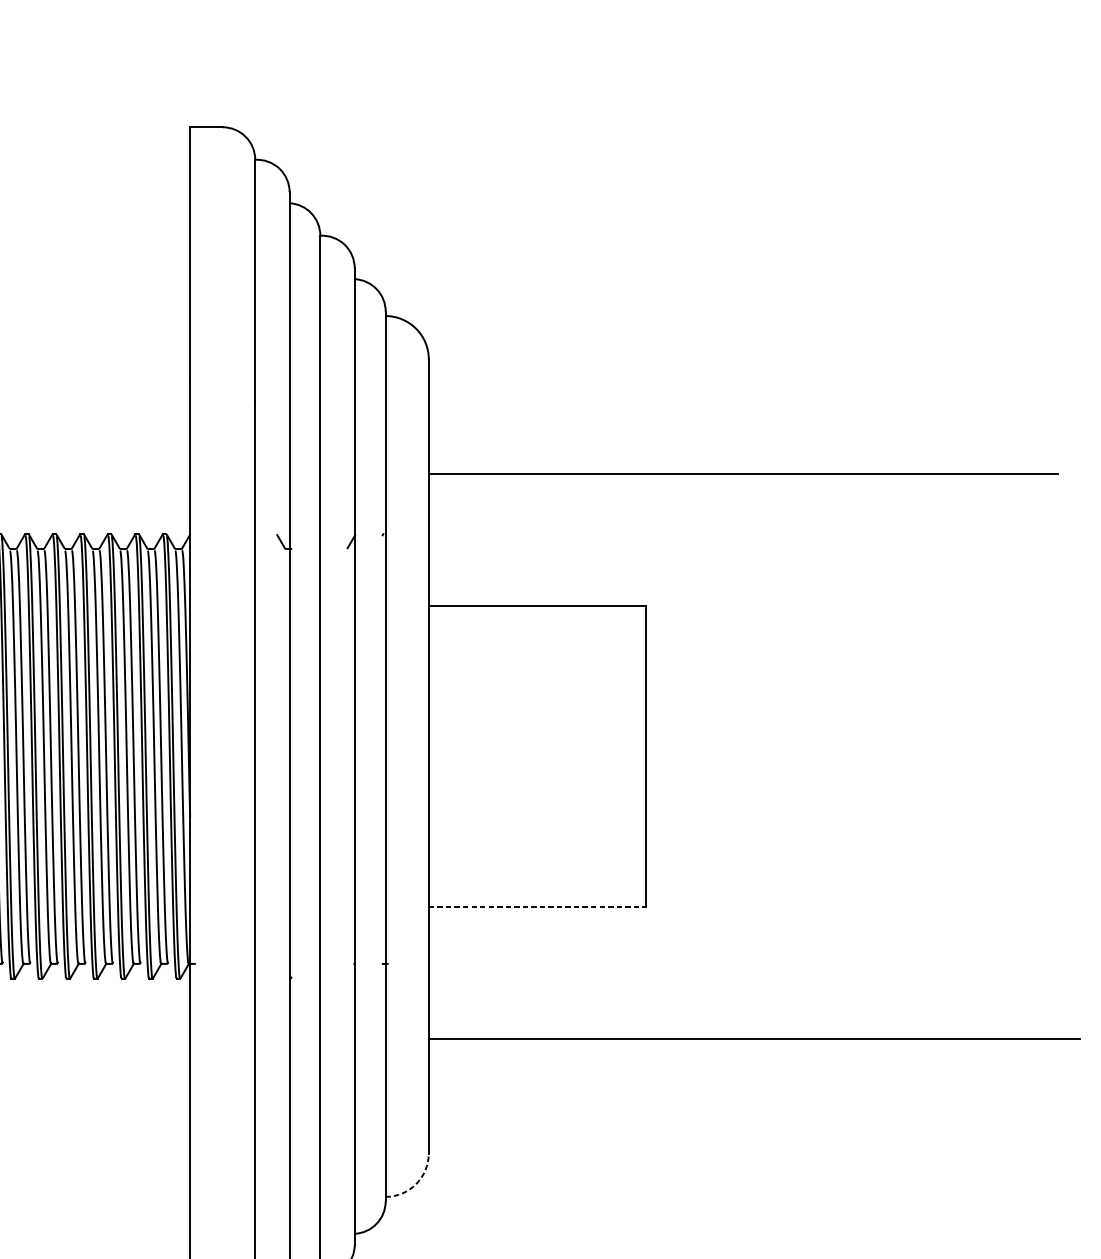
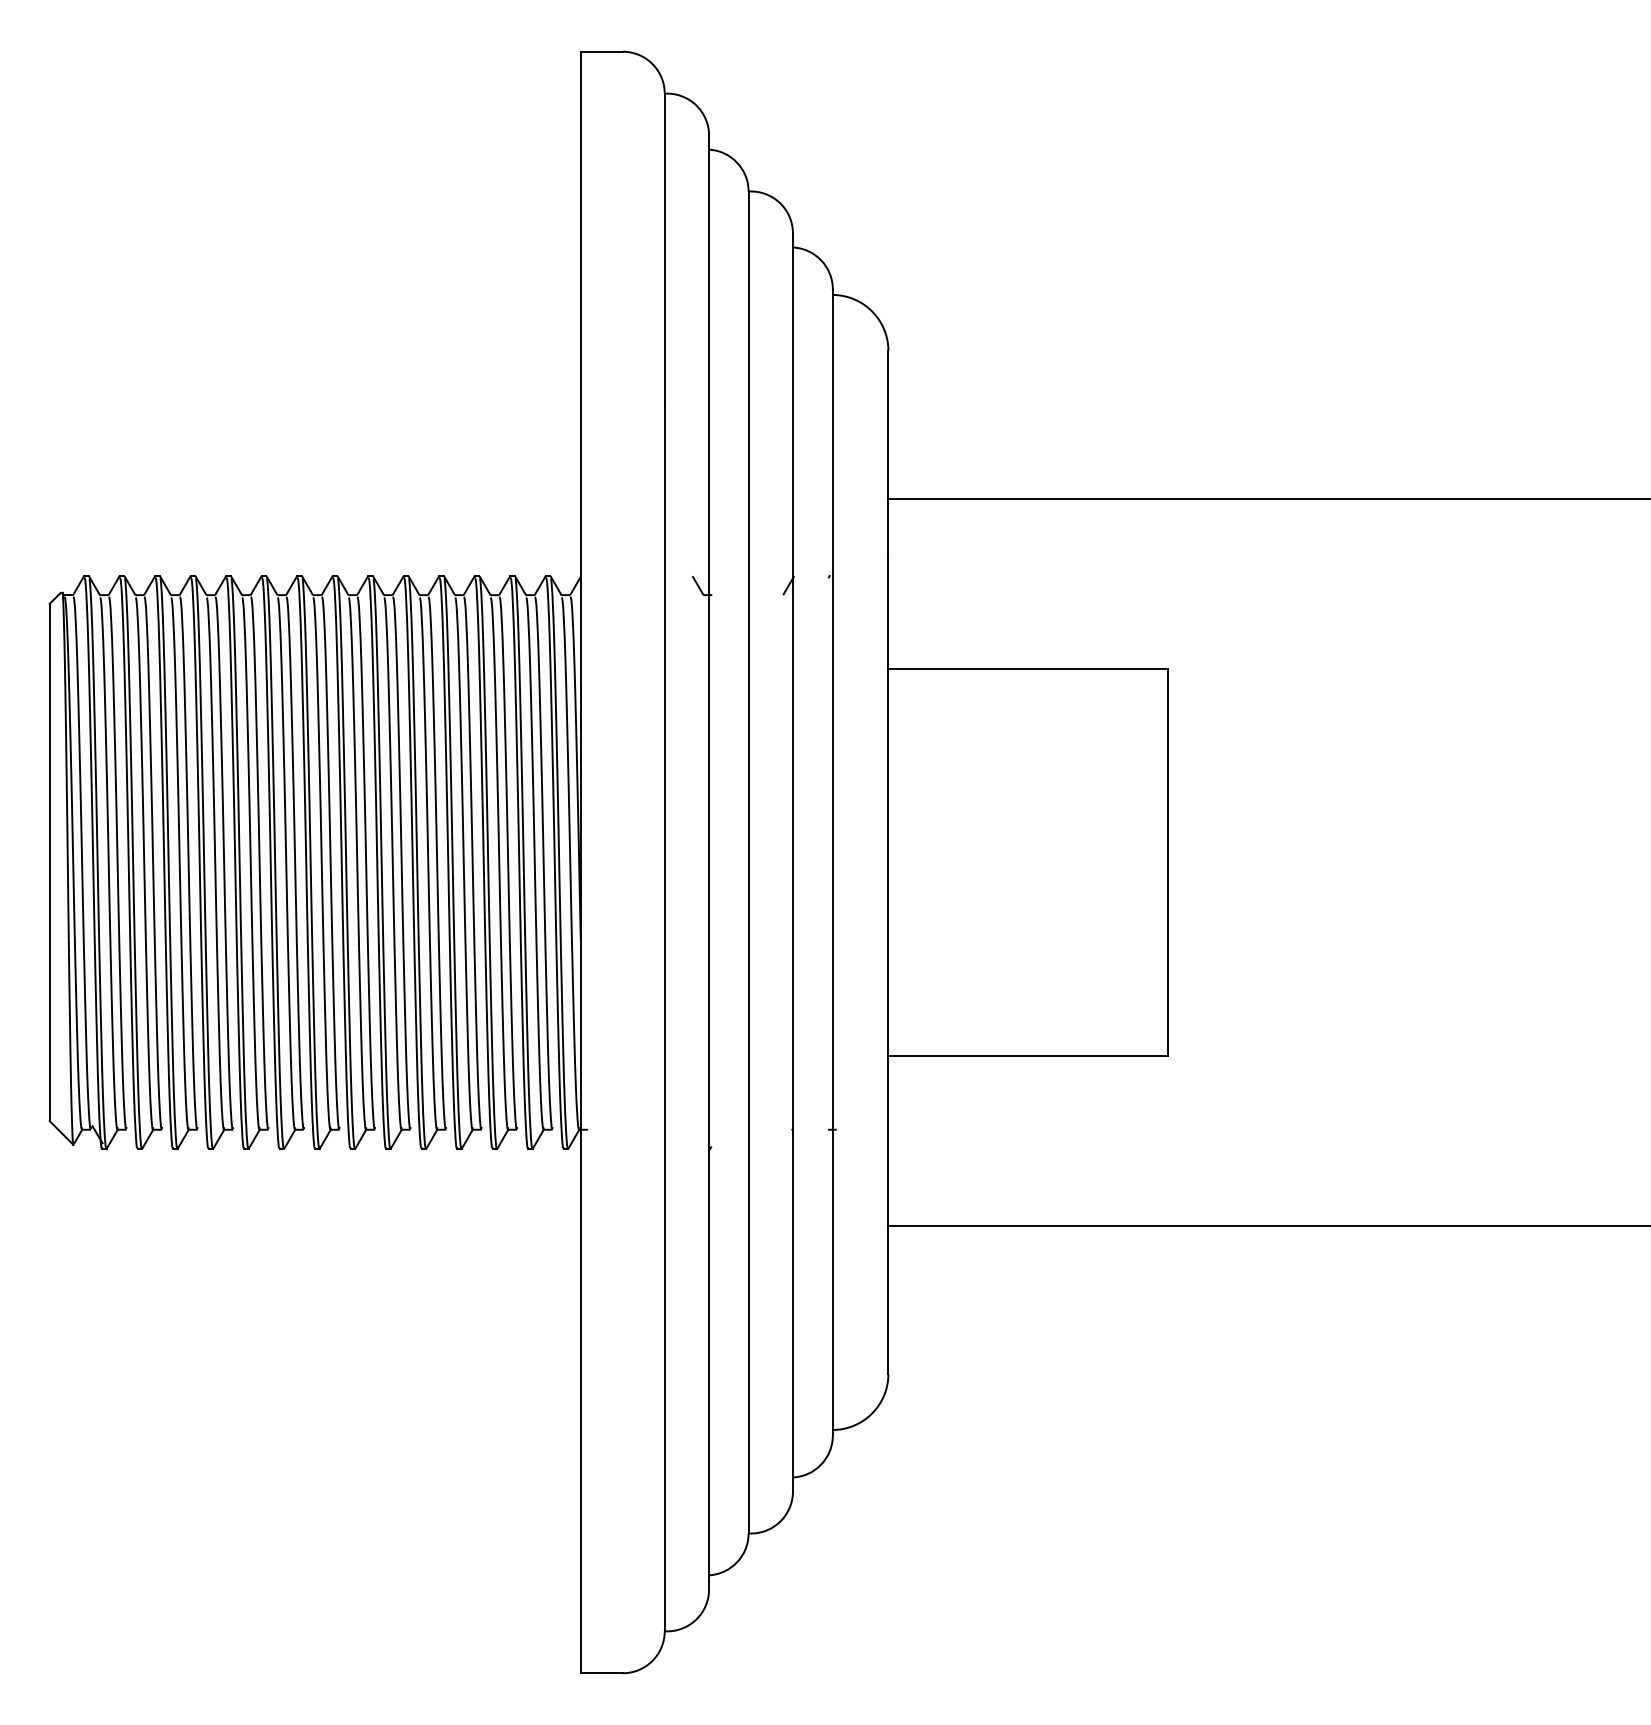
line: (537, 907) -> (1028, 1056), dashed -> solid
arc: (416, 1184) -> (872, 1413), dashed -> solid

